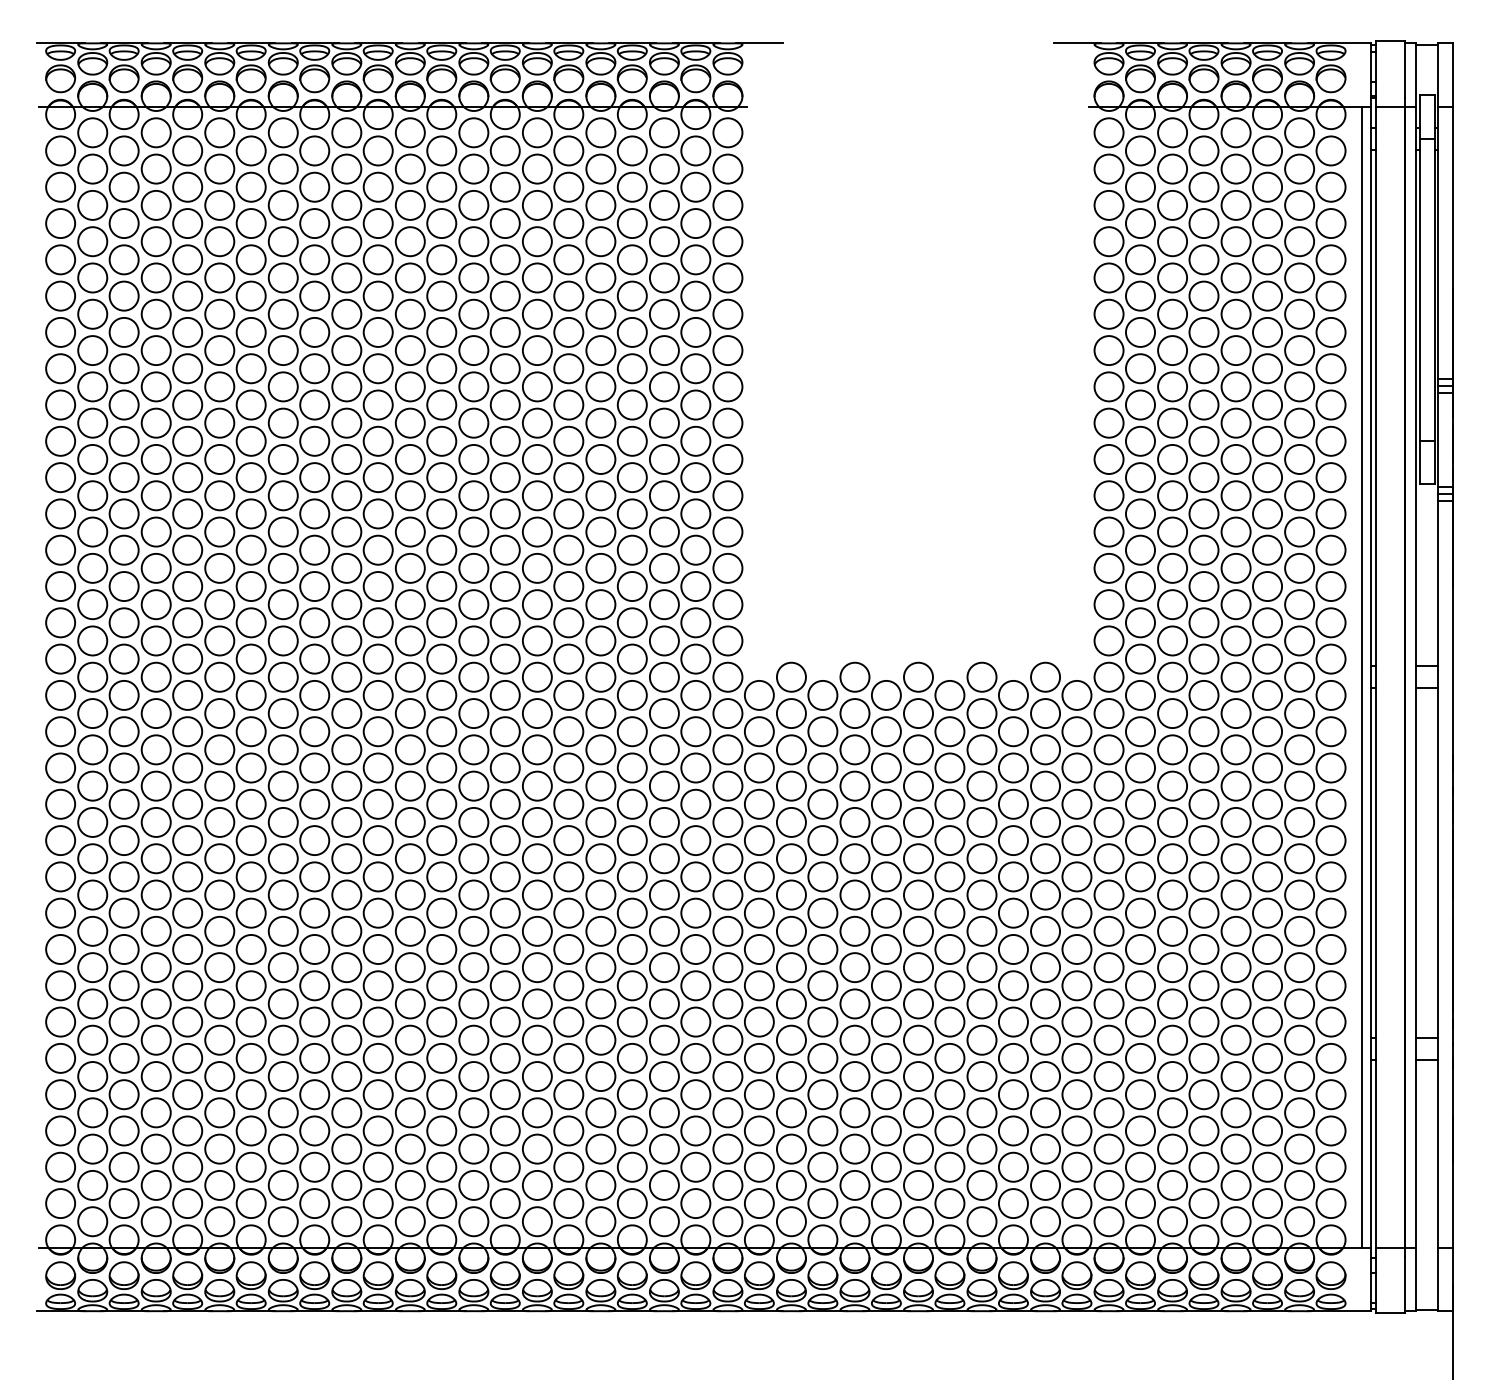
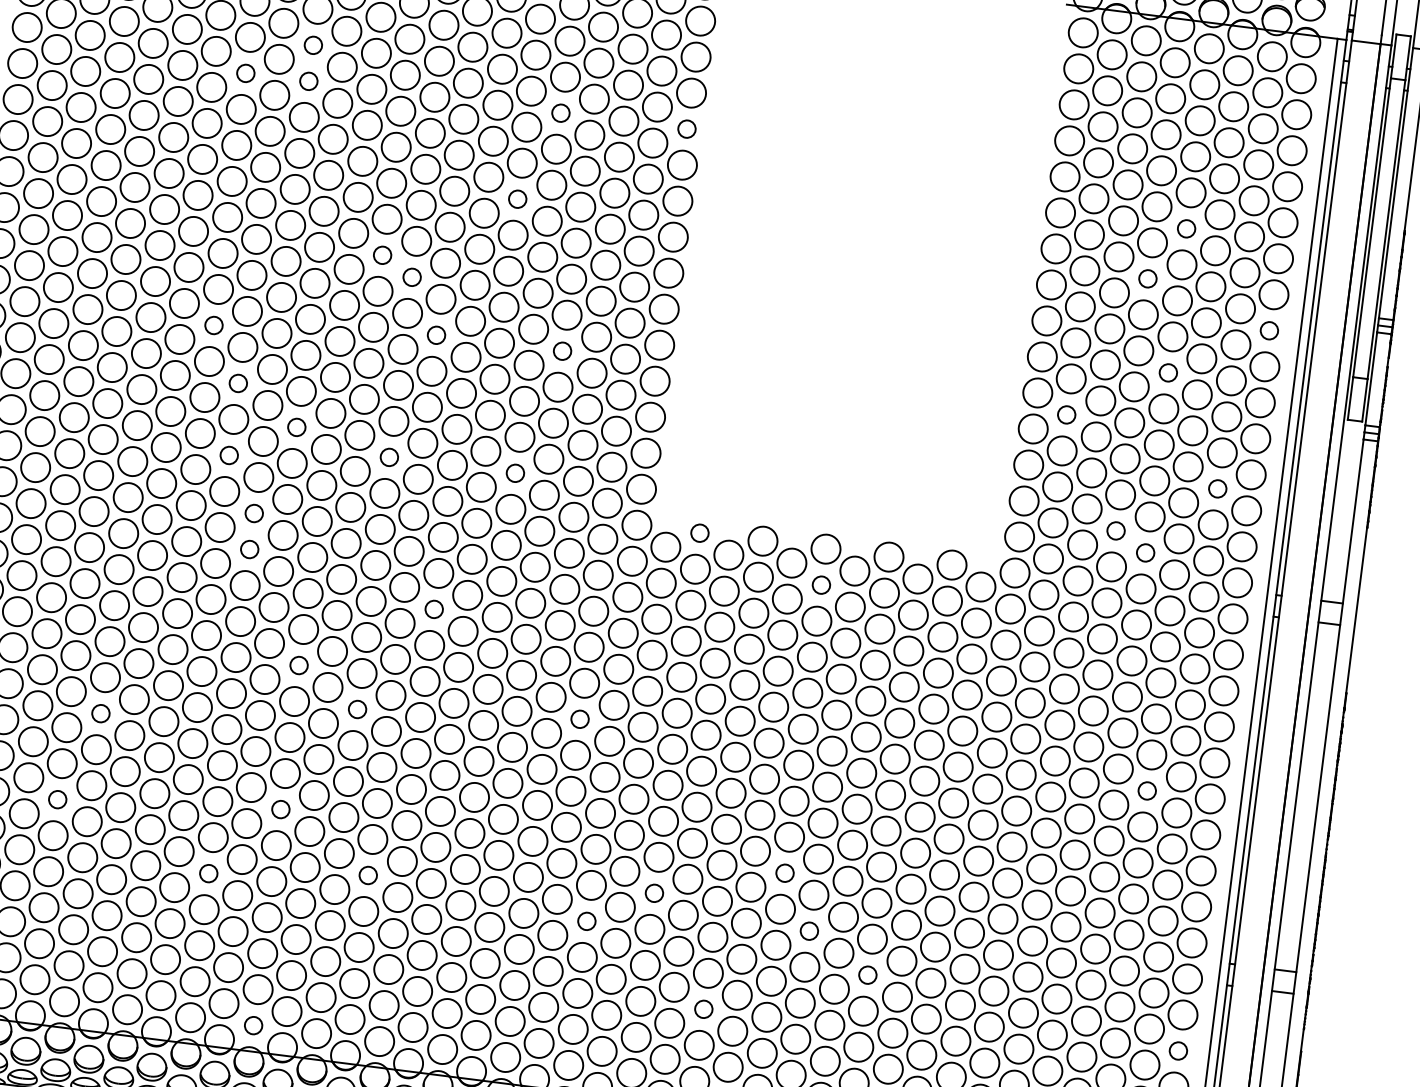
circle: (346, 241) -> (313, 45), size x0.6
circle: (282, 277) -> (245, 72), size x0.6
circle: (346, 277) -> (308, 80), size x0.6
circle: (600, 277) -> (560, 112), size x0.6
circle: (727, 277) -> (686, 128), size x0.6
circle: (1235, 313) -> (1186, 228), size x0.6
circle: (568, 368) -> (517, 198), size x0.6
circle: (1203, 368) -> (1147, 278), size x0.6
circle: (1330, 404) -> (1268, 330), size x0.6
circle: (441, 440) -> (382, 254), size x0.6
circle: (473, 459) -> (411, 277), size x0.6
circle: (1235, 459) -> (1167, 372), size x0.6
circle: (504, 513) -> (435, 334), size x0.6
circle: (631, 513) -> (561, 350), size x0.6
circle: (1140, 513) -> (1066, 414), size x0.6
circle: (282, 531) -> (213, 324), size x0.6
circle: (1299, 567) -> (1217, 488), size x0.6
circle: (314, 586) -> (238, 383), size x0.6
circle: (377, 622) -> (296, 427), size x0.6
circle: (1203, 622) -> (1115, 530), size x0.6
circle: (473, 640) -> (389, 456), size x0.6
circle: (600, 640) -> (515, 472), size x0.6
circle: (1235, 640) -> (1145, 552), size x0.6
circle: (314, 658) -> (229, 454), size x0.6
circle: (790, 676) -> (699, 532), size x0.6
circle: (346, 713) -> (253, 513), size x0.6
circle: (918, 713) -> (821, 585), size x0.6
circle: (346, 749) -> (249, 549), size x0.6
circle: (536, 785) -> (433, 608), size x0.6
circle: (409, 858) -> (298, 665), size x0.6
circle: (695, 876) -> (579, 718), size x0.6
circle: (1267, 876) -> (1147, 790), size x0.6
circle: (473, 894) -> (357, 708), size x0.6
circle: (219, 930) -> (100, 712), size x0.6
circle: (409, 1003) -> (280, 809), size x0.6
circle: (918, 1003) -> (785, 872), size x0.6
circle: (187, 1021) -> (57, 799), size x0.6
circle: (790, 1039) -> (653, 892), size x0.6
circle: (504, 1057) -> (367, 874), size x0.6
circle: (949, 1057) -> (809, 930), size x0.6
circle: (346, 1076) -> (208, 873), size x0.6
circle: (727, 1076) -> (586, 921), size x0.6
circle: (1012, 1094) -> (866, 974), size x0.6
circle: (1330, 1130) -> (1177, 1050), size x0.6
circle: (854, 1148) -> (703, 1008), size x0.6
circle: (409, 1221) -> (252, 1025), size x0.6

